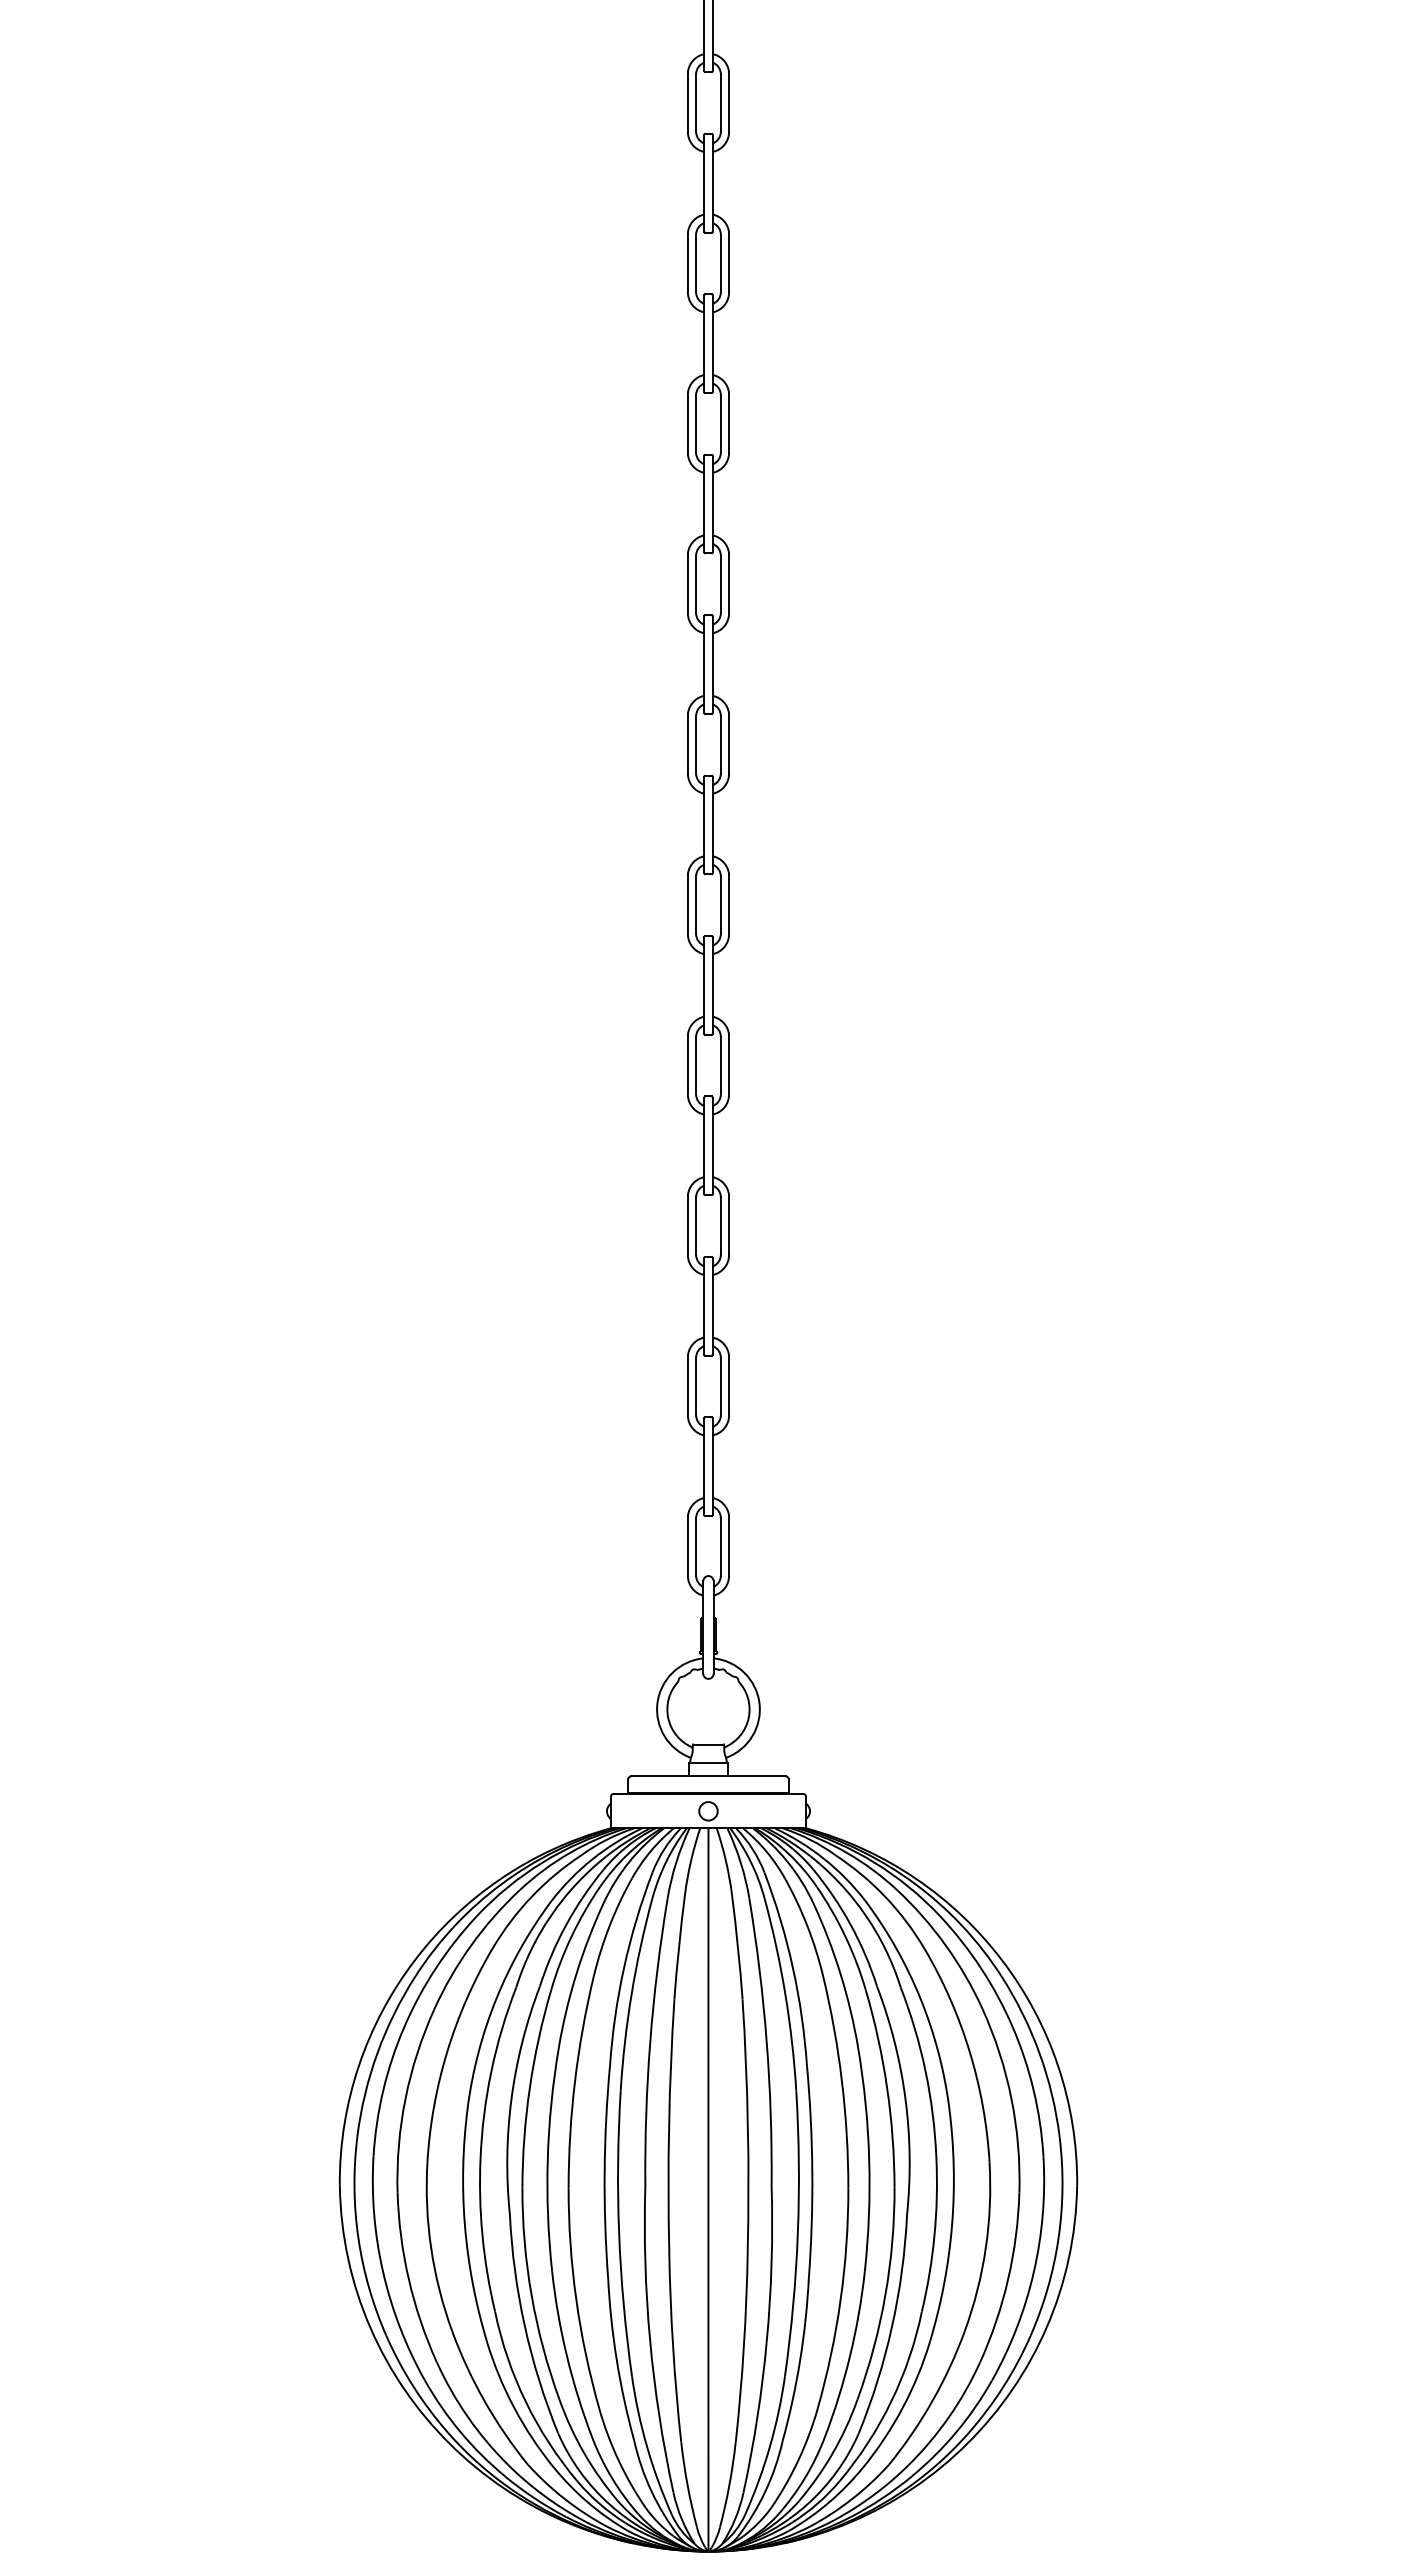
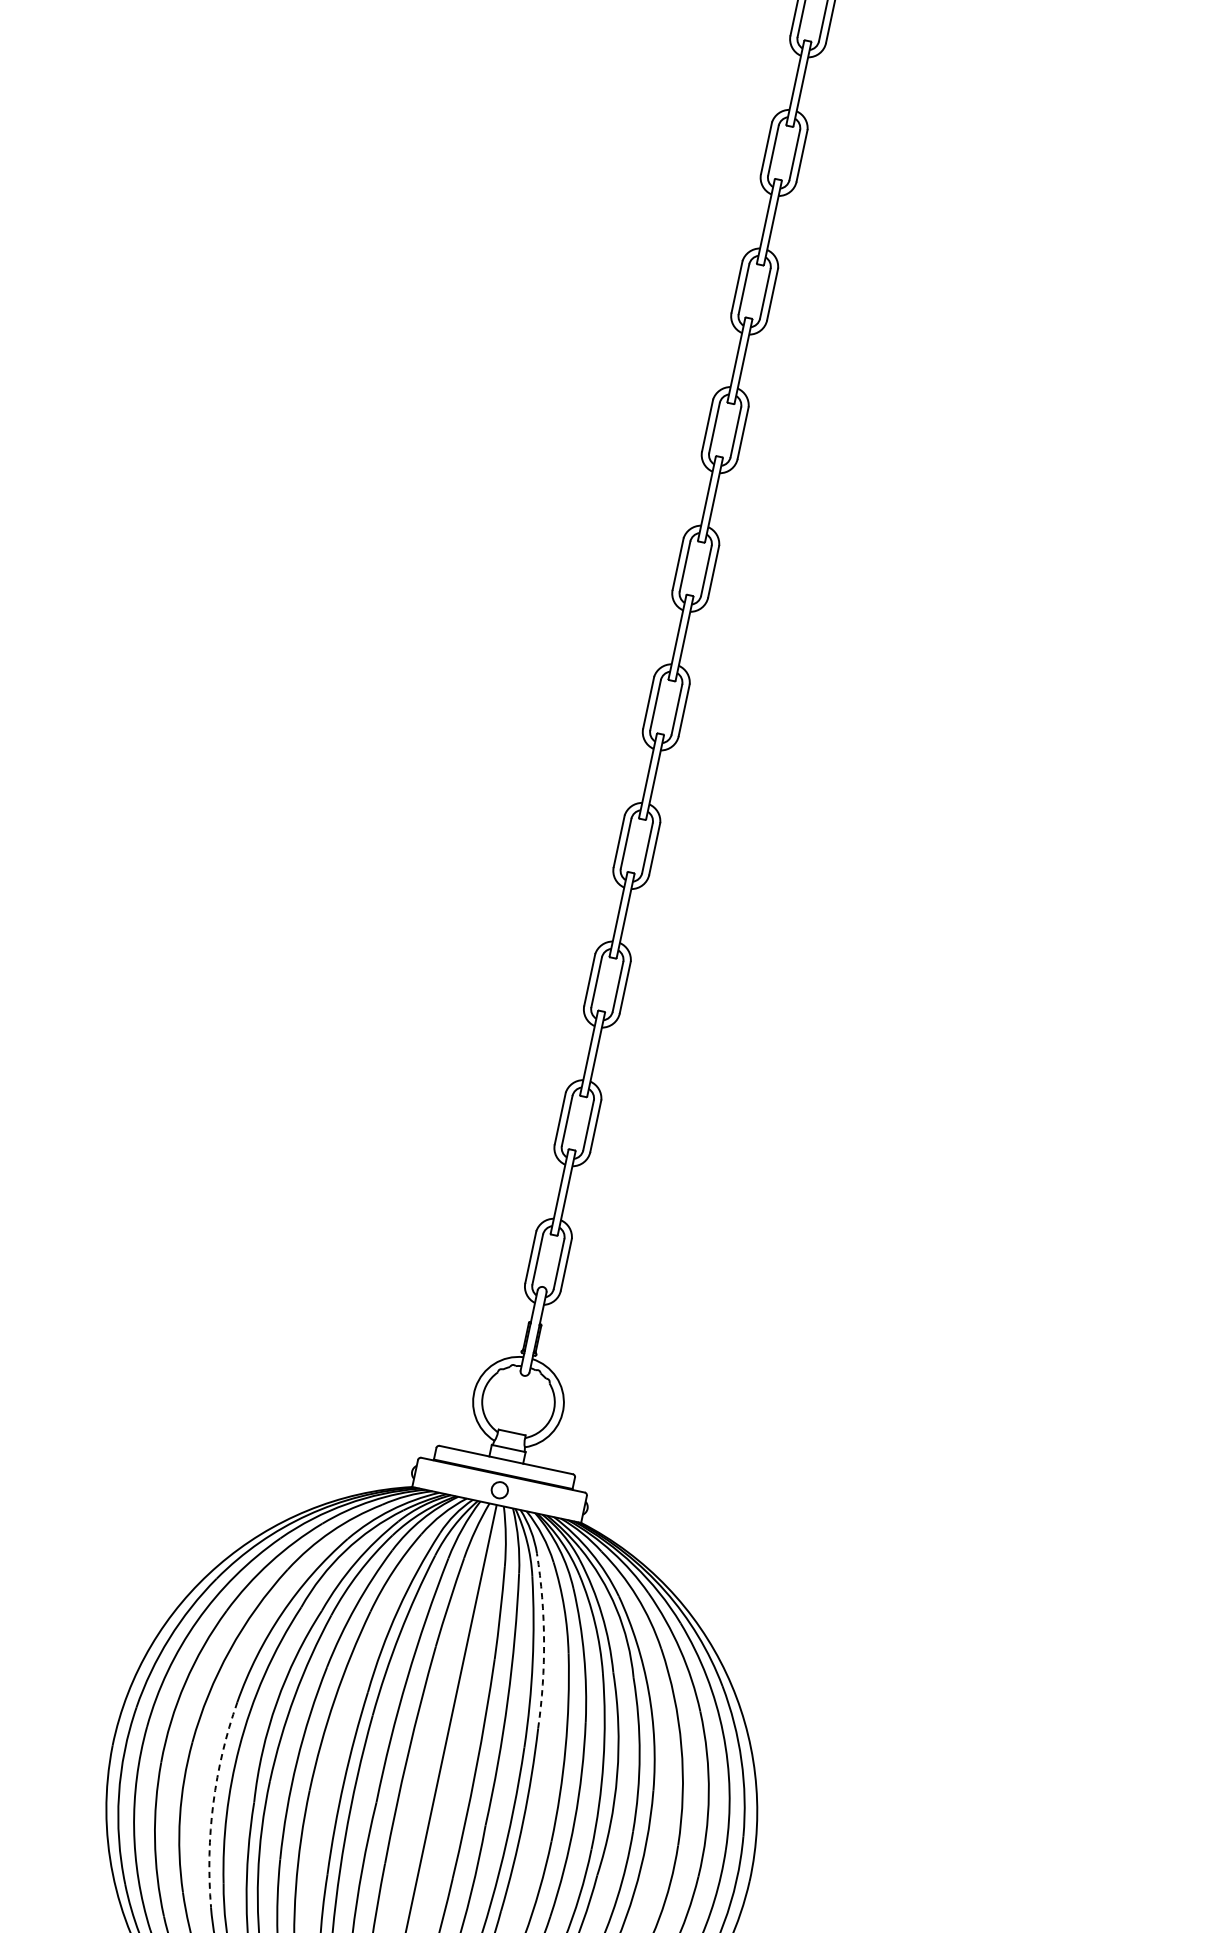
arc: (792, 1967) -> (543, 1640), solid -> dashed
arc: (464, 2225) -> (212, 1803), solid -> dashed

